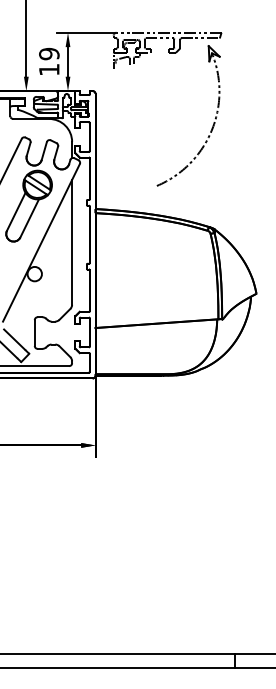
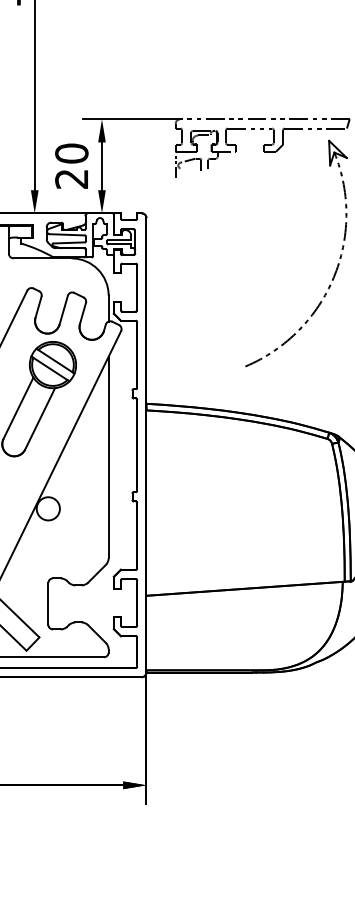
text: (49, 61) -> (72, 165), 19 -> 20

